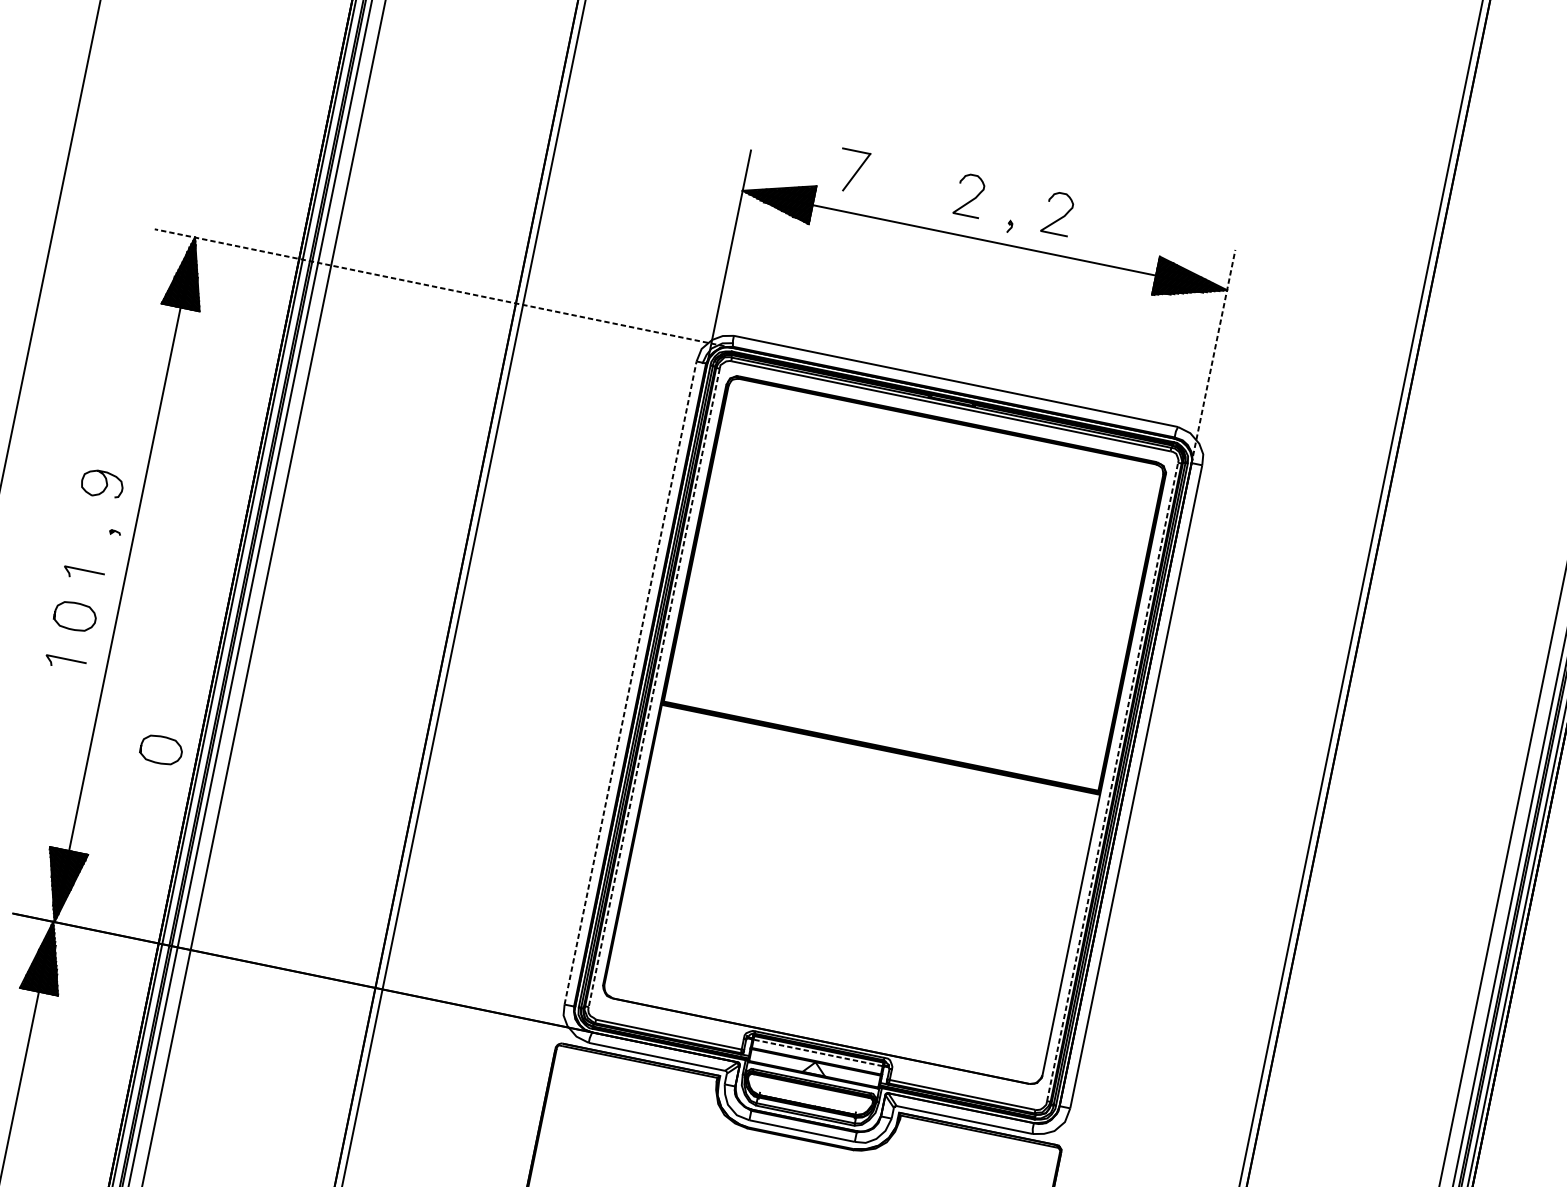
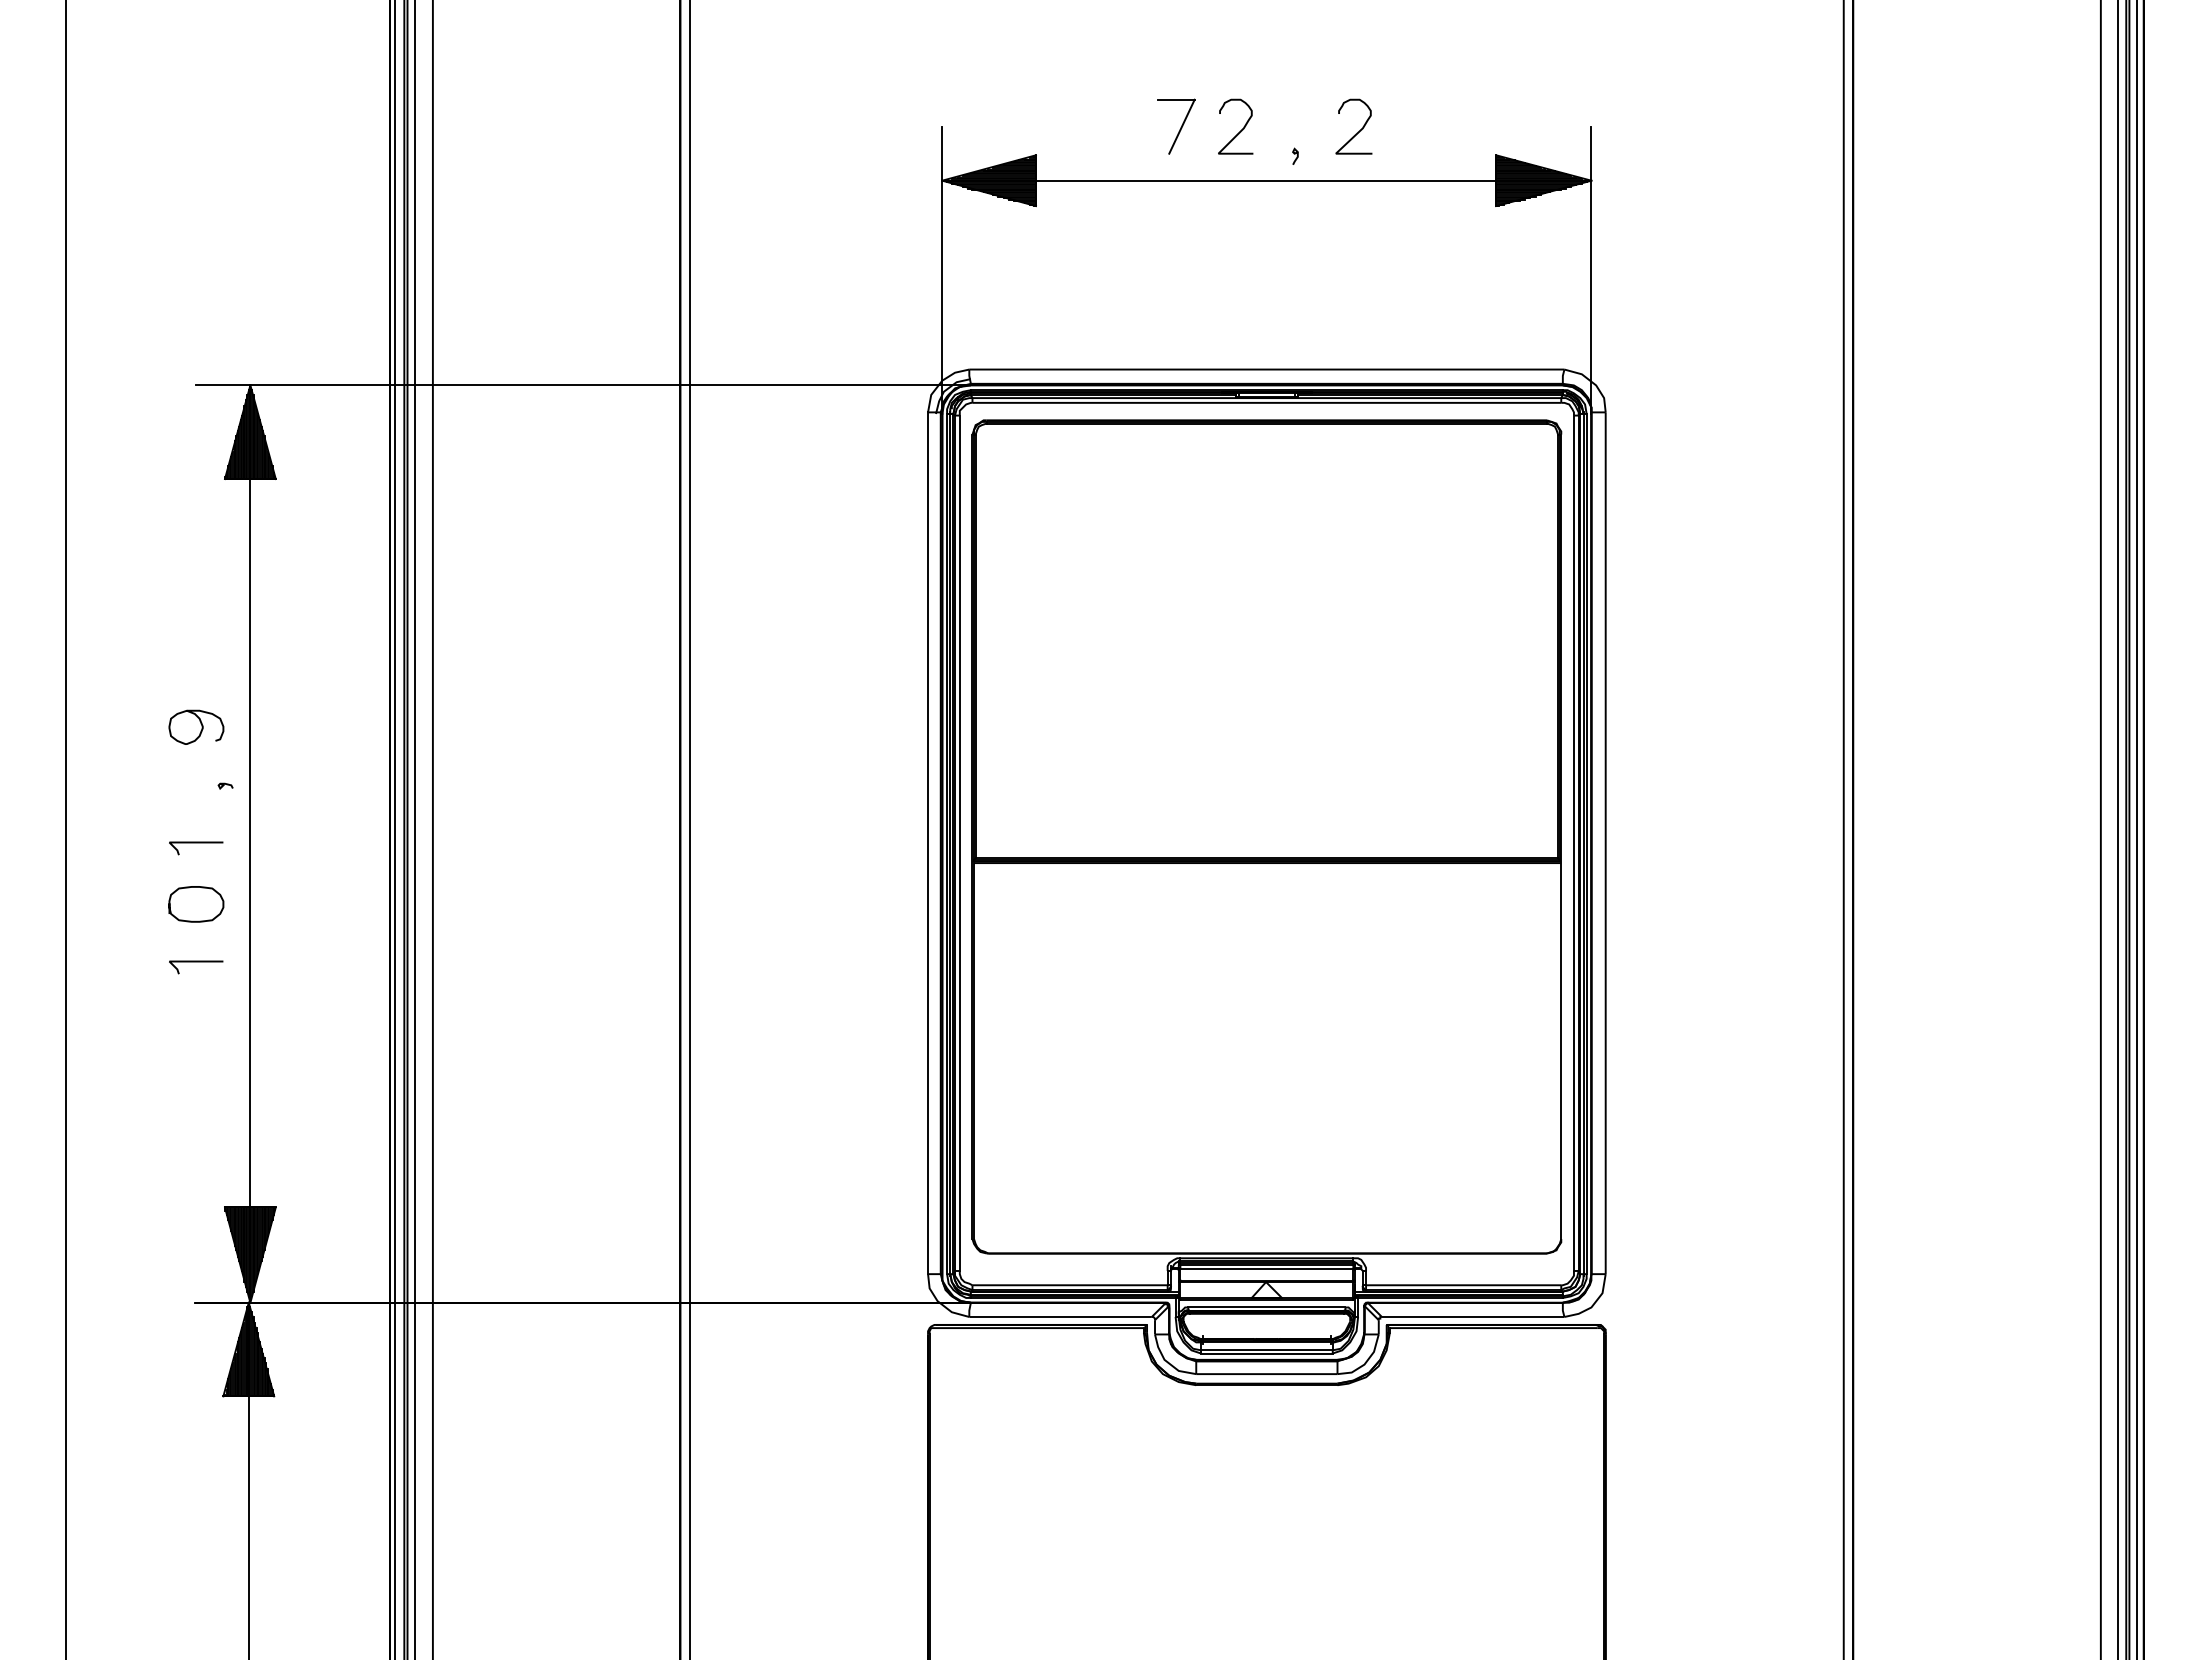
part: (852, 171) -> (1176, 126), moved
line: (443, 288) -> (583, 385), dashed -> solid
line: (1213, 357) -> (1591, 270), dashed -> solid
line: (630, 683) -> (928, 843), dashed -> solid
line: (654, 688) -> (959, 843), dashed -> solid
part: (161, 750) -> (342, 1053), removed
line: (1112, 782) -> (1573, 843), dashed -> solid
line: (817, 1052) -> (1266, 1269), dashed -> solid

